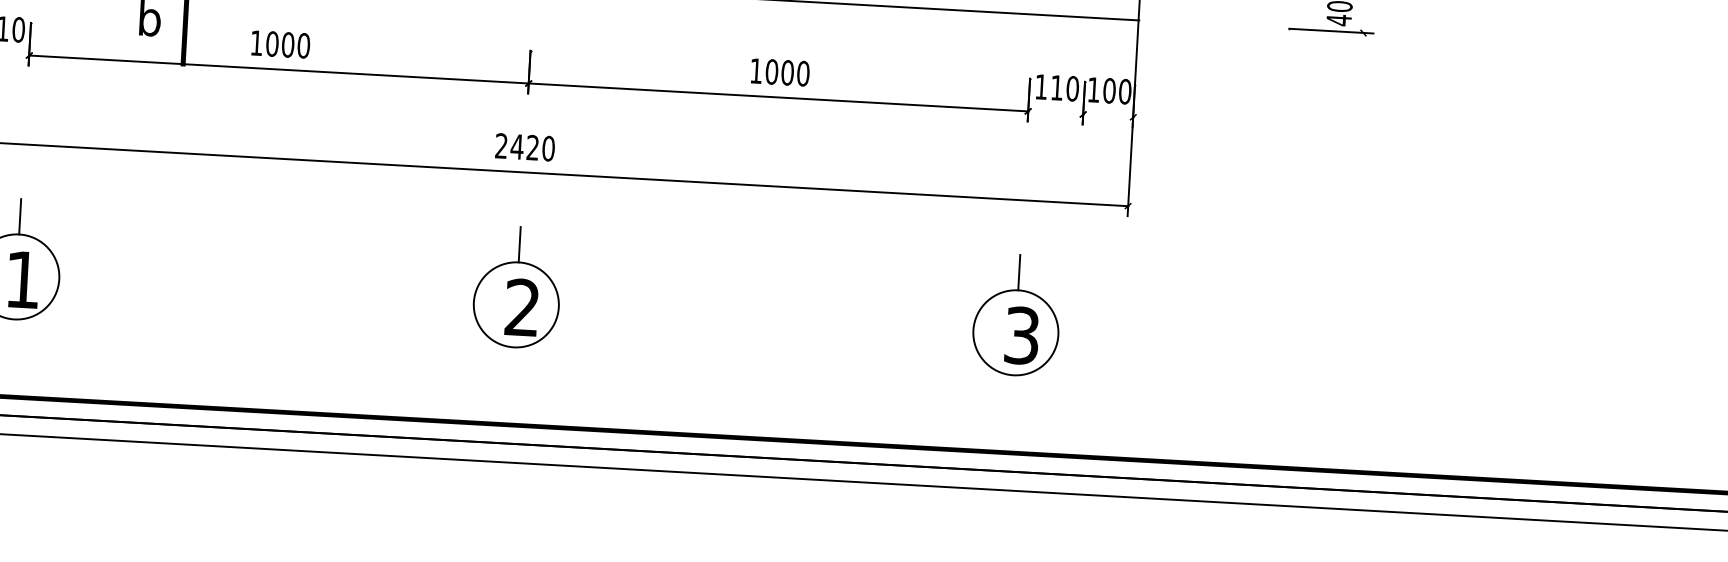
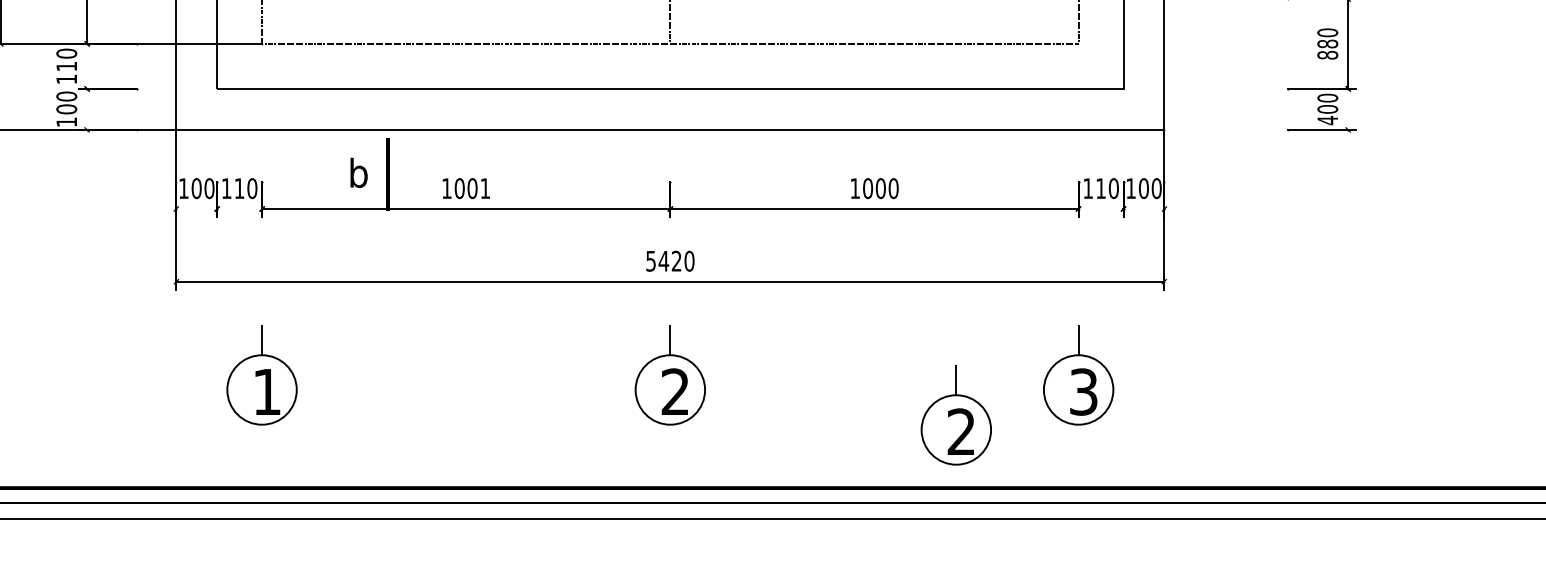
text: (303, 45) -> (485, 188), 1000 -> 1001
text: (500, 145) -> (650, 260), 2420 -> 5420
part: (863, 355) -> (955, 415), added

